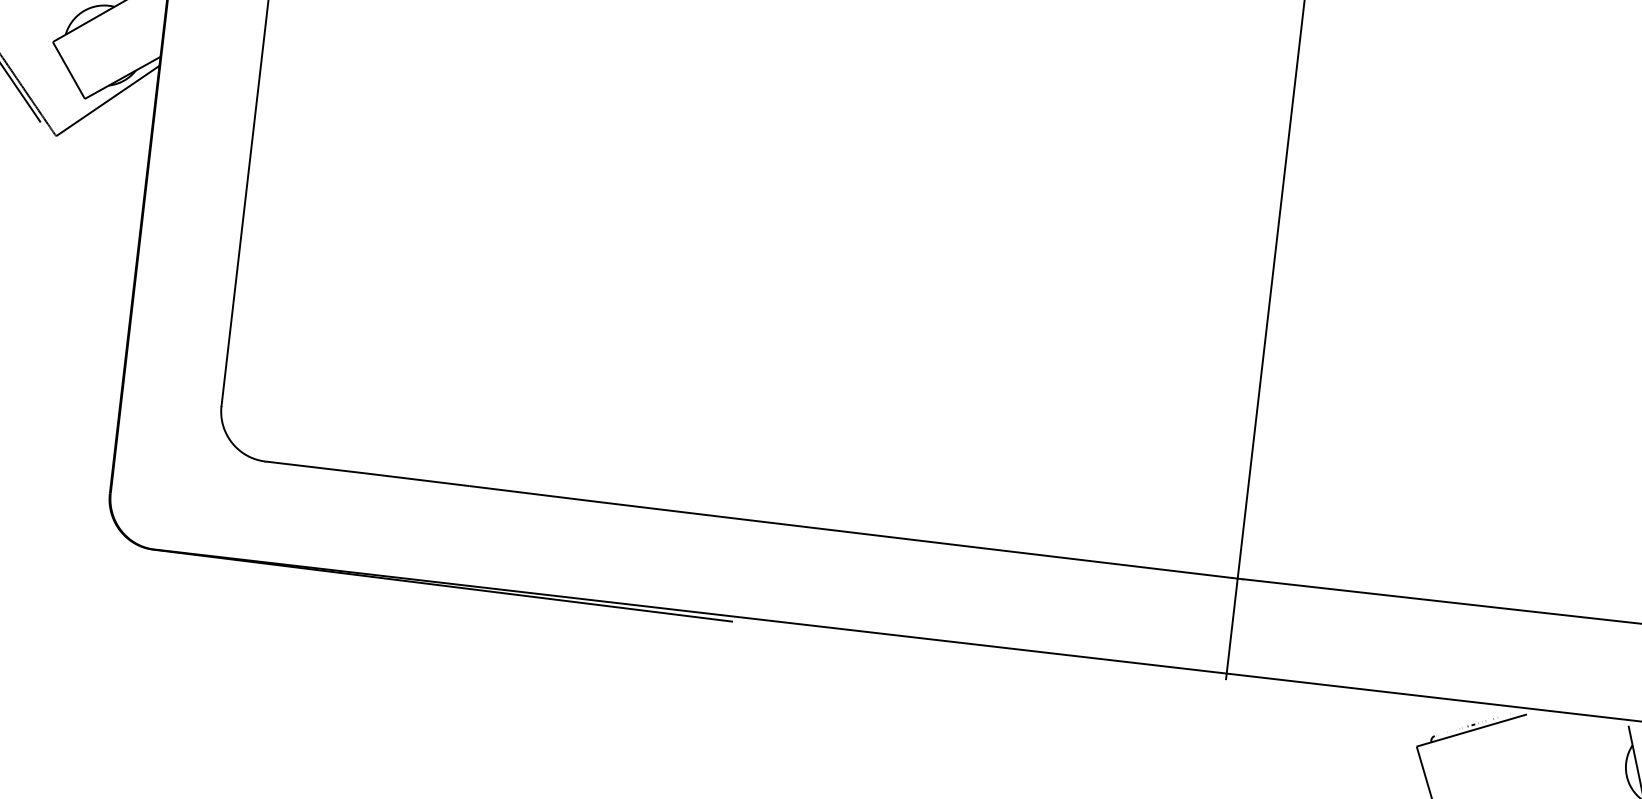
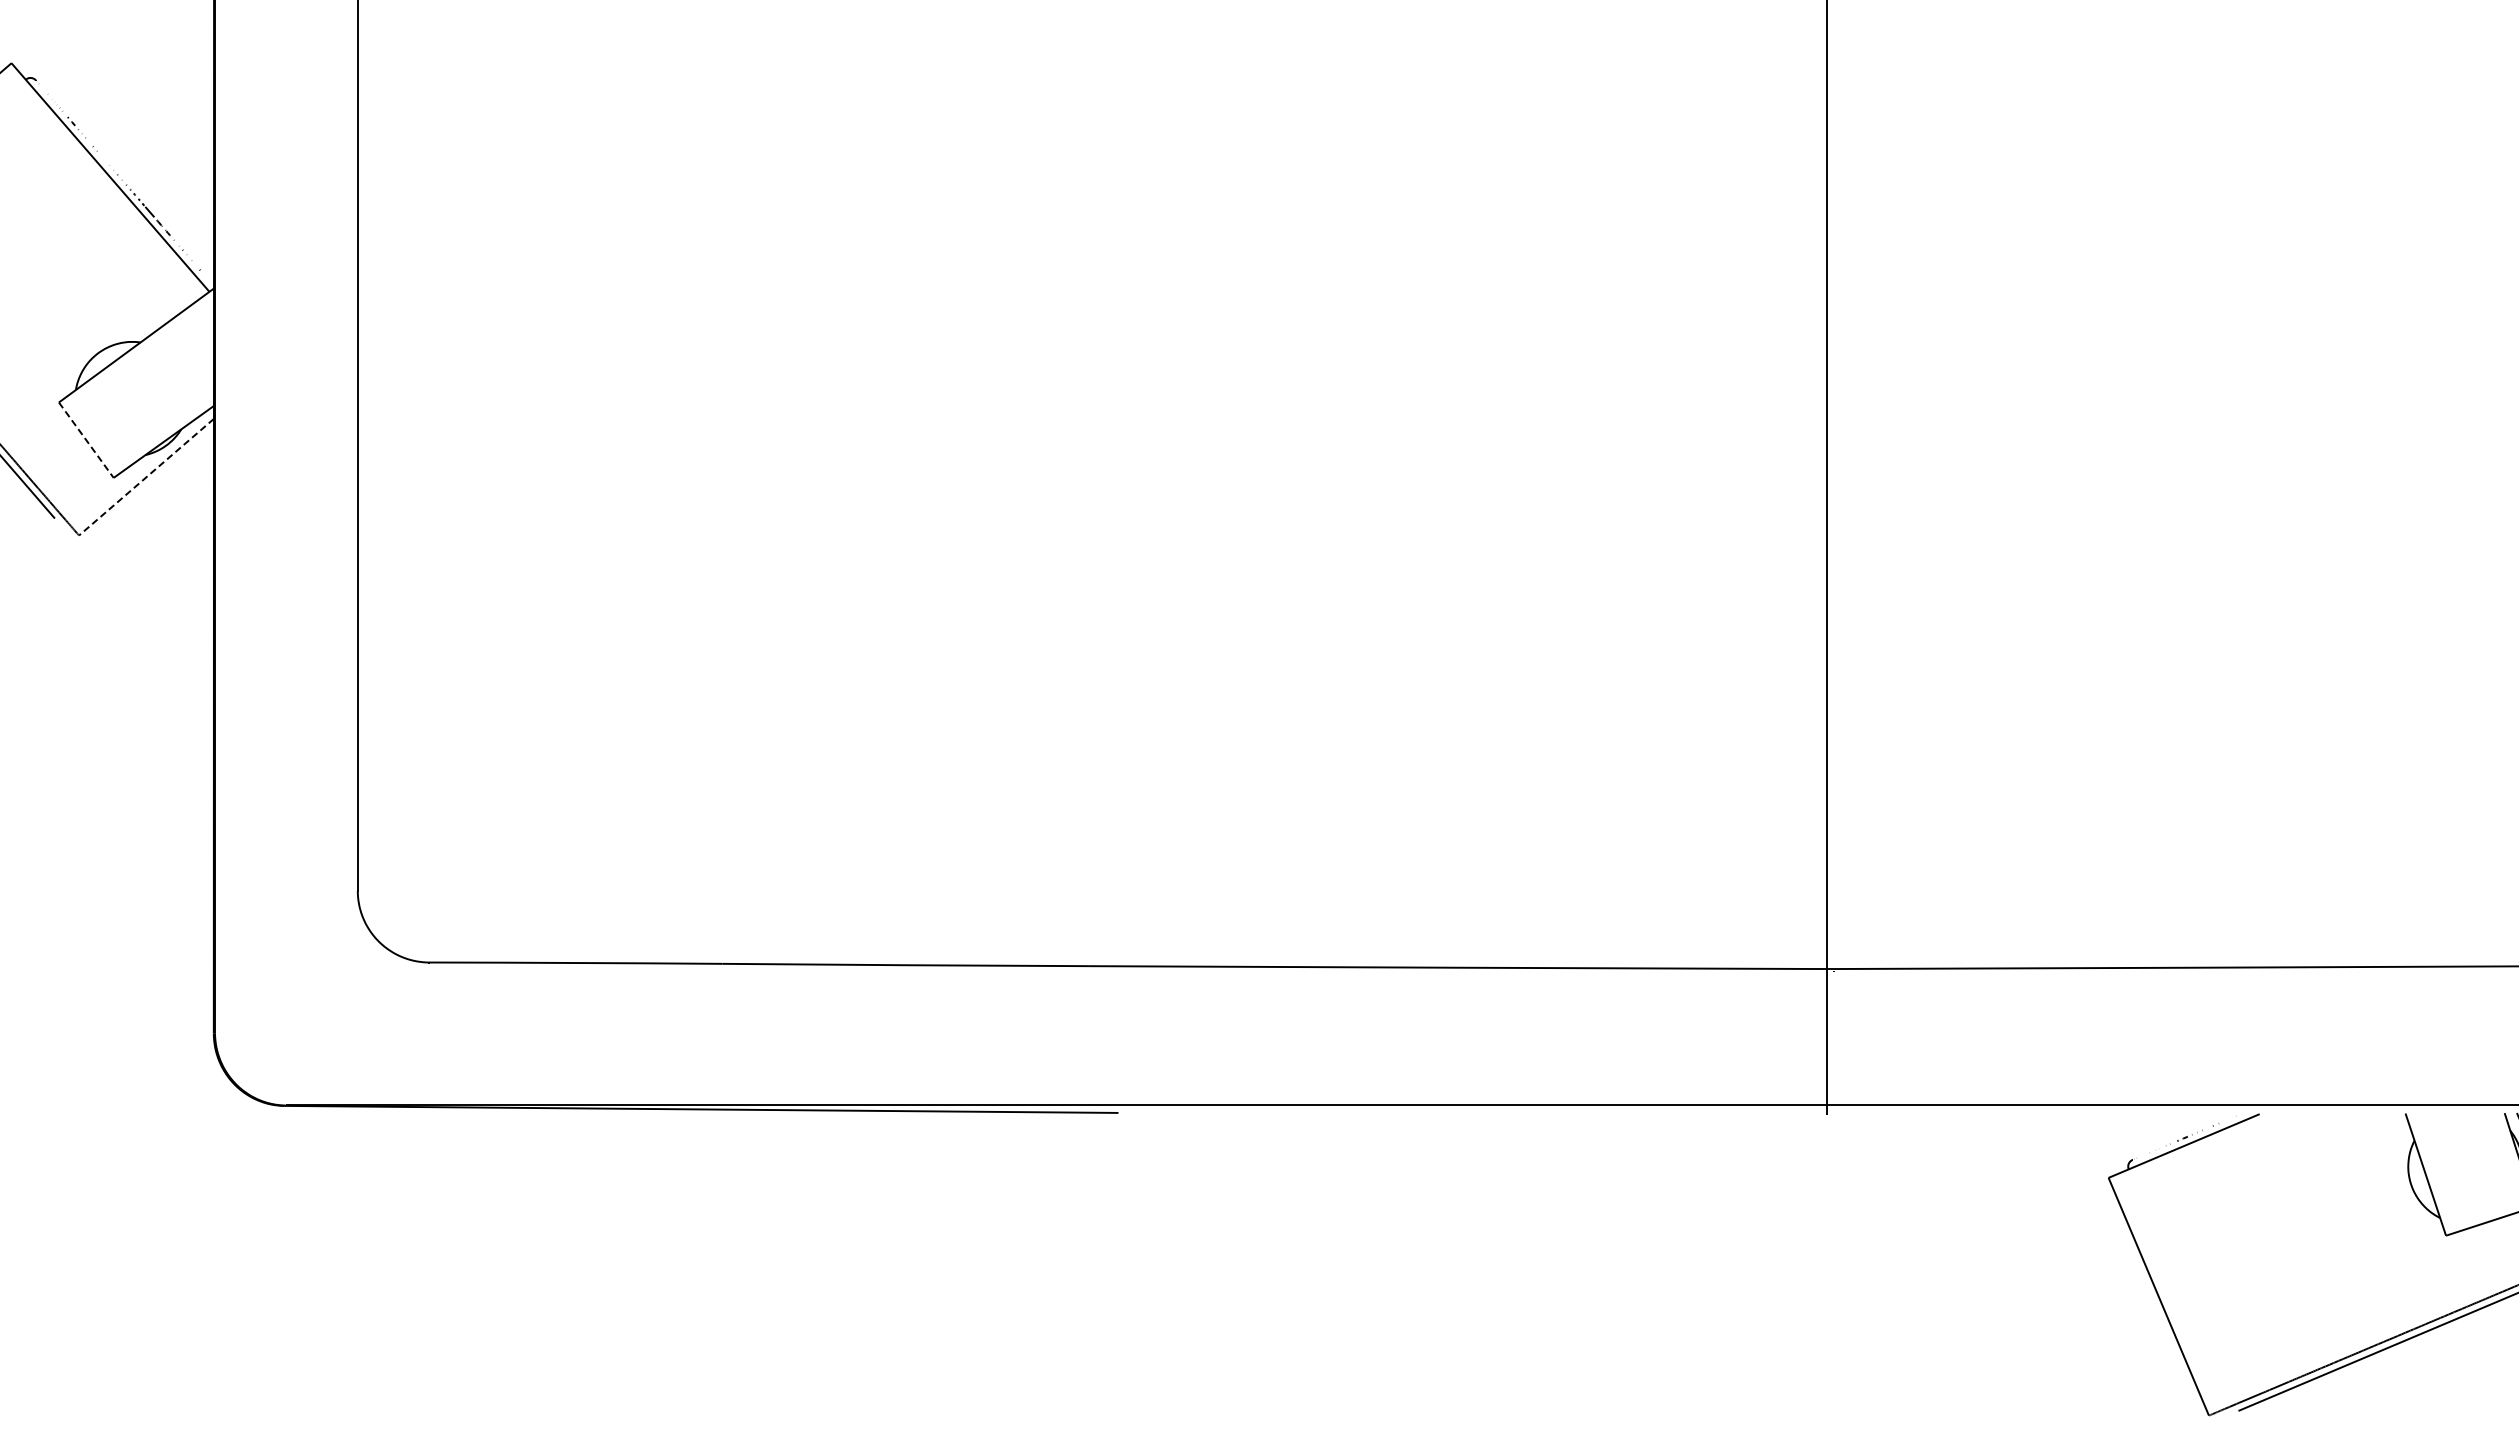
line: (69, 70) -> (86, 440), solid -> dashed
line: (107, 101) -> (146, 477), solid -> dashed

